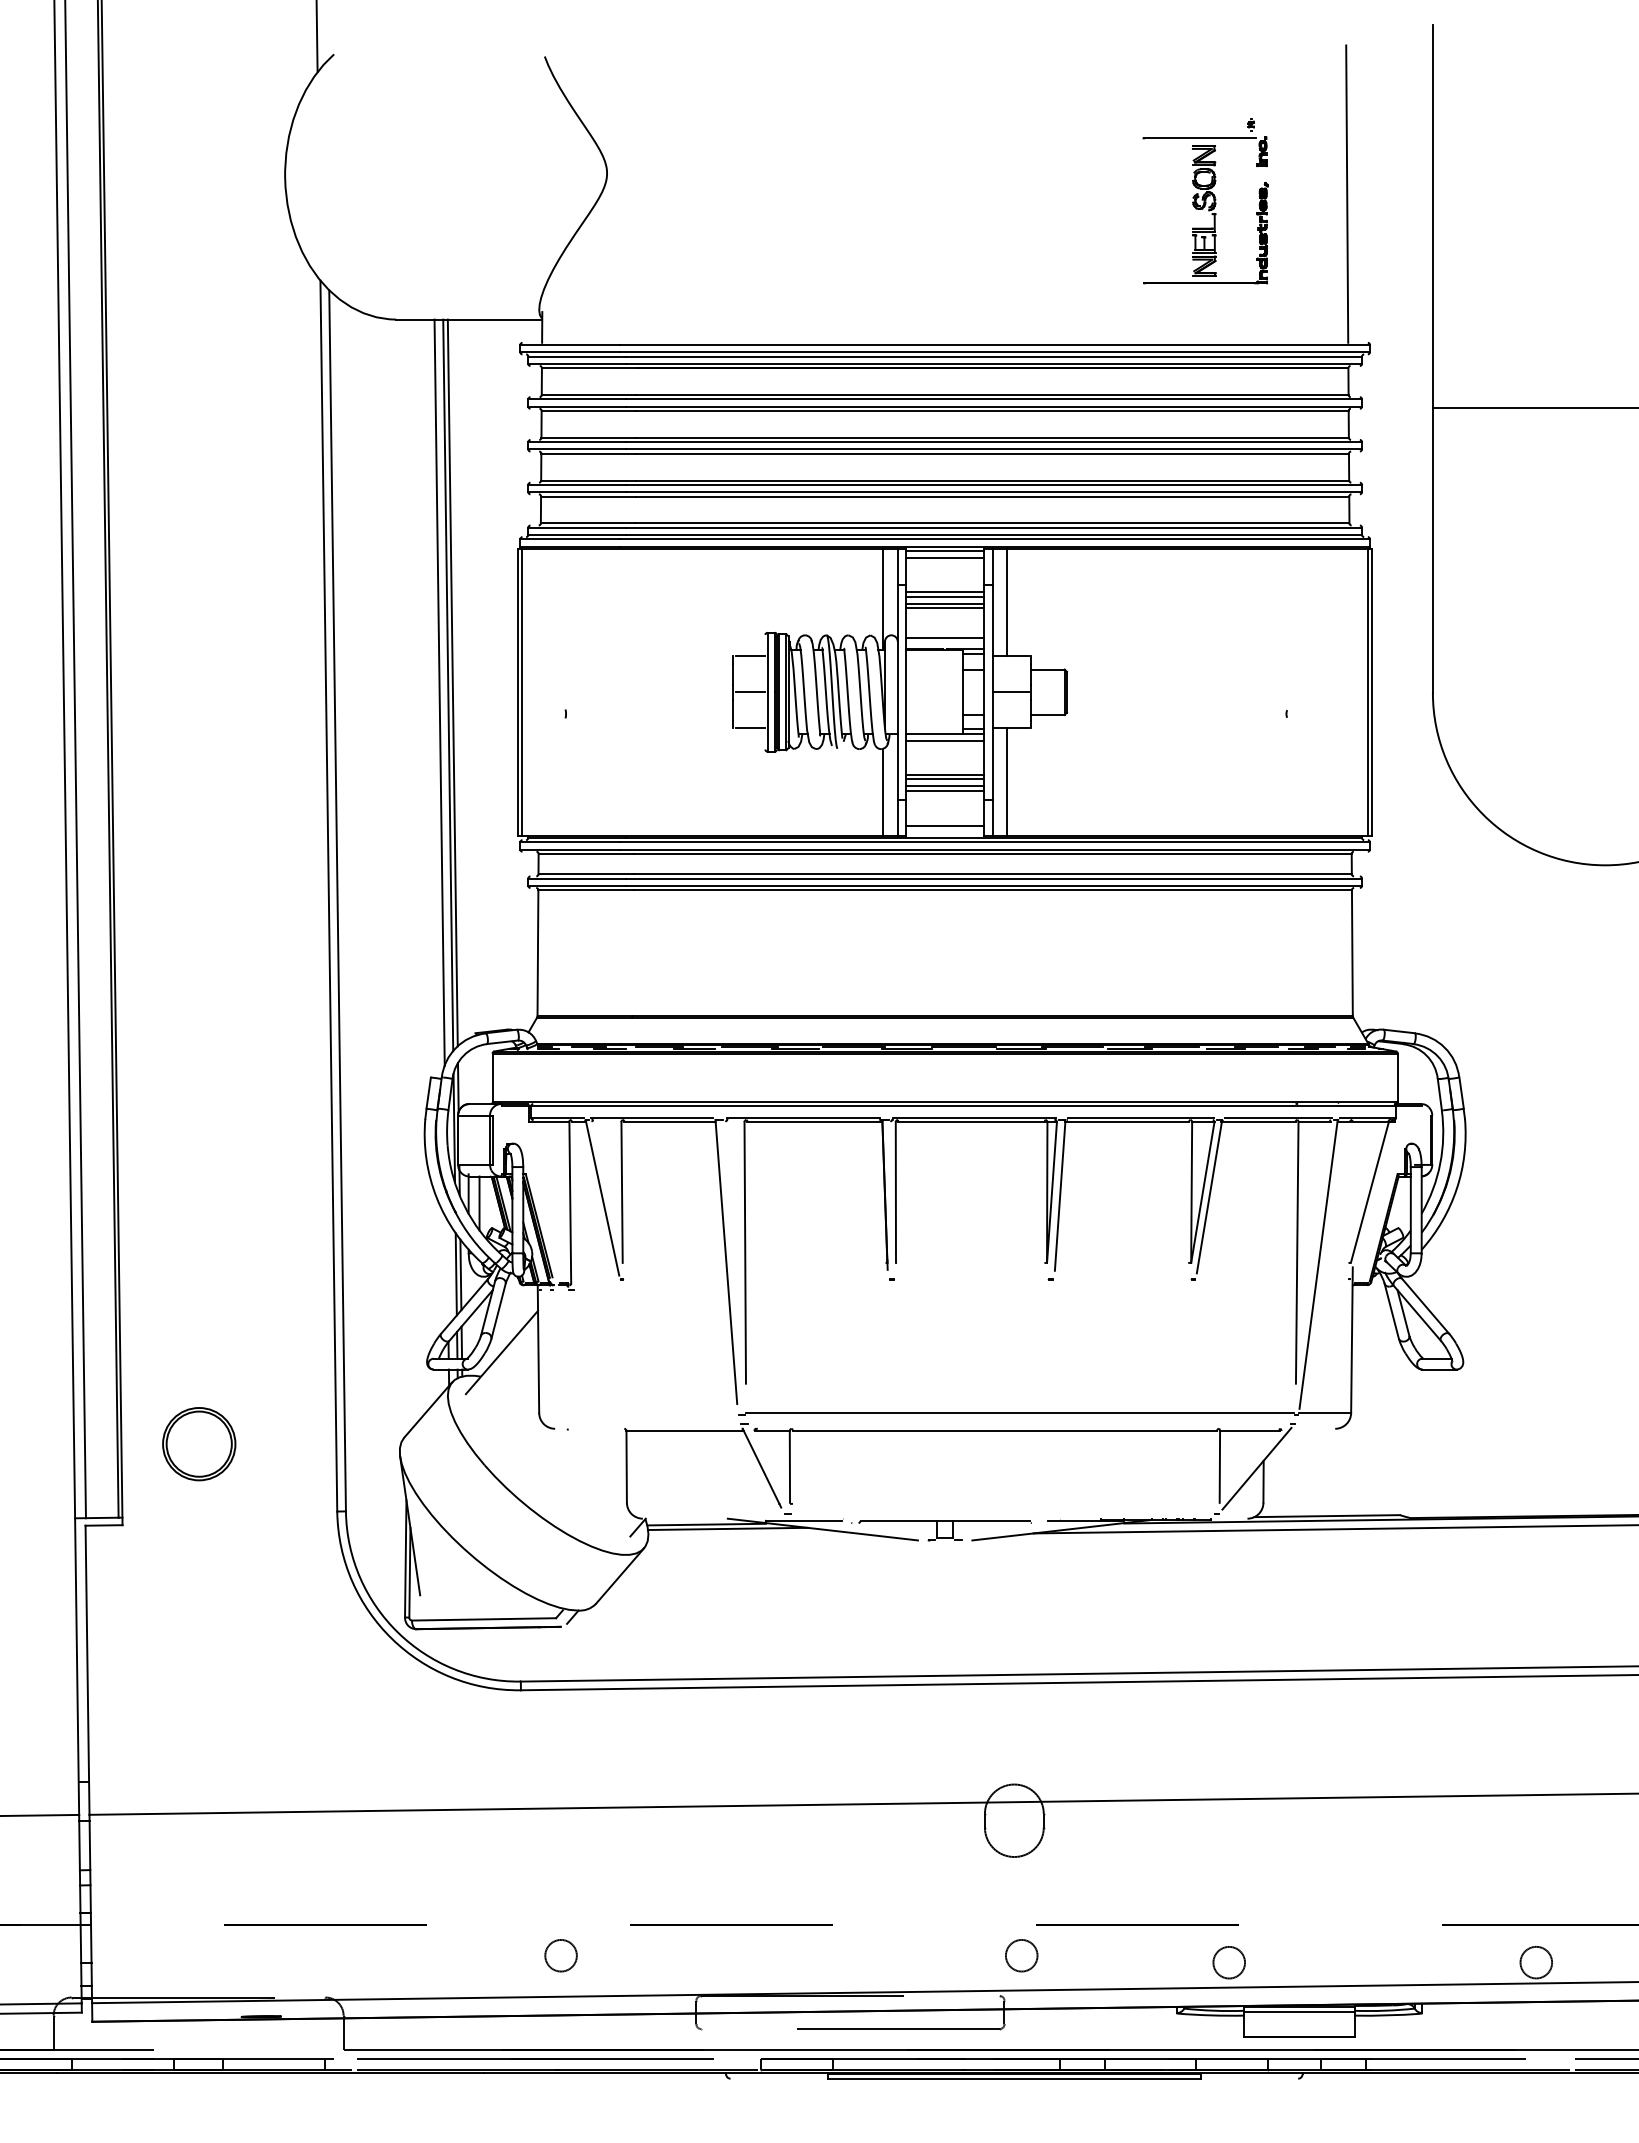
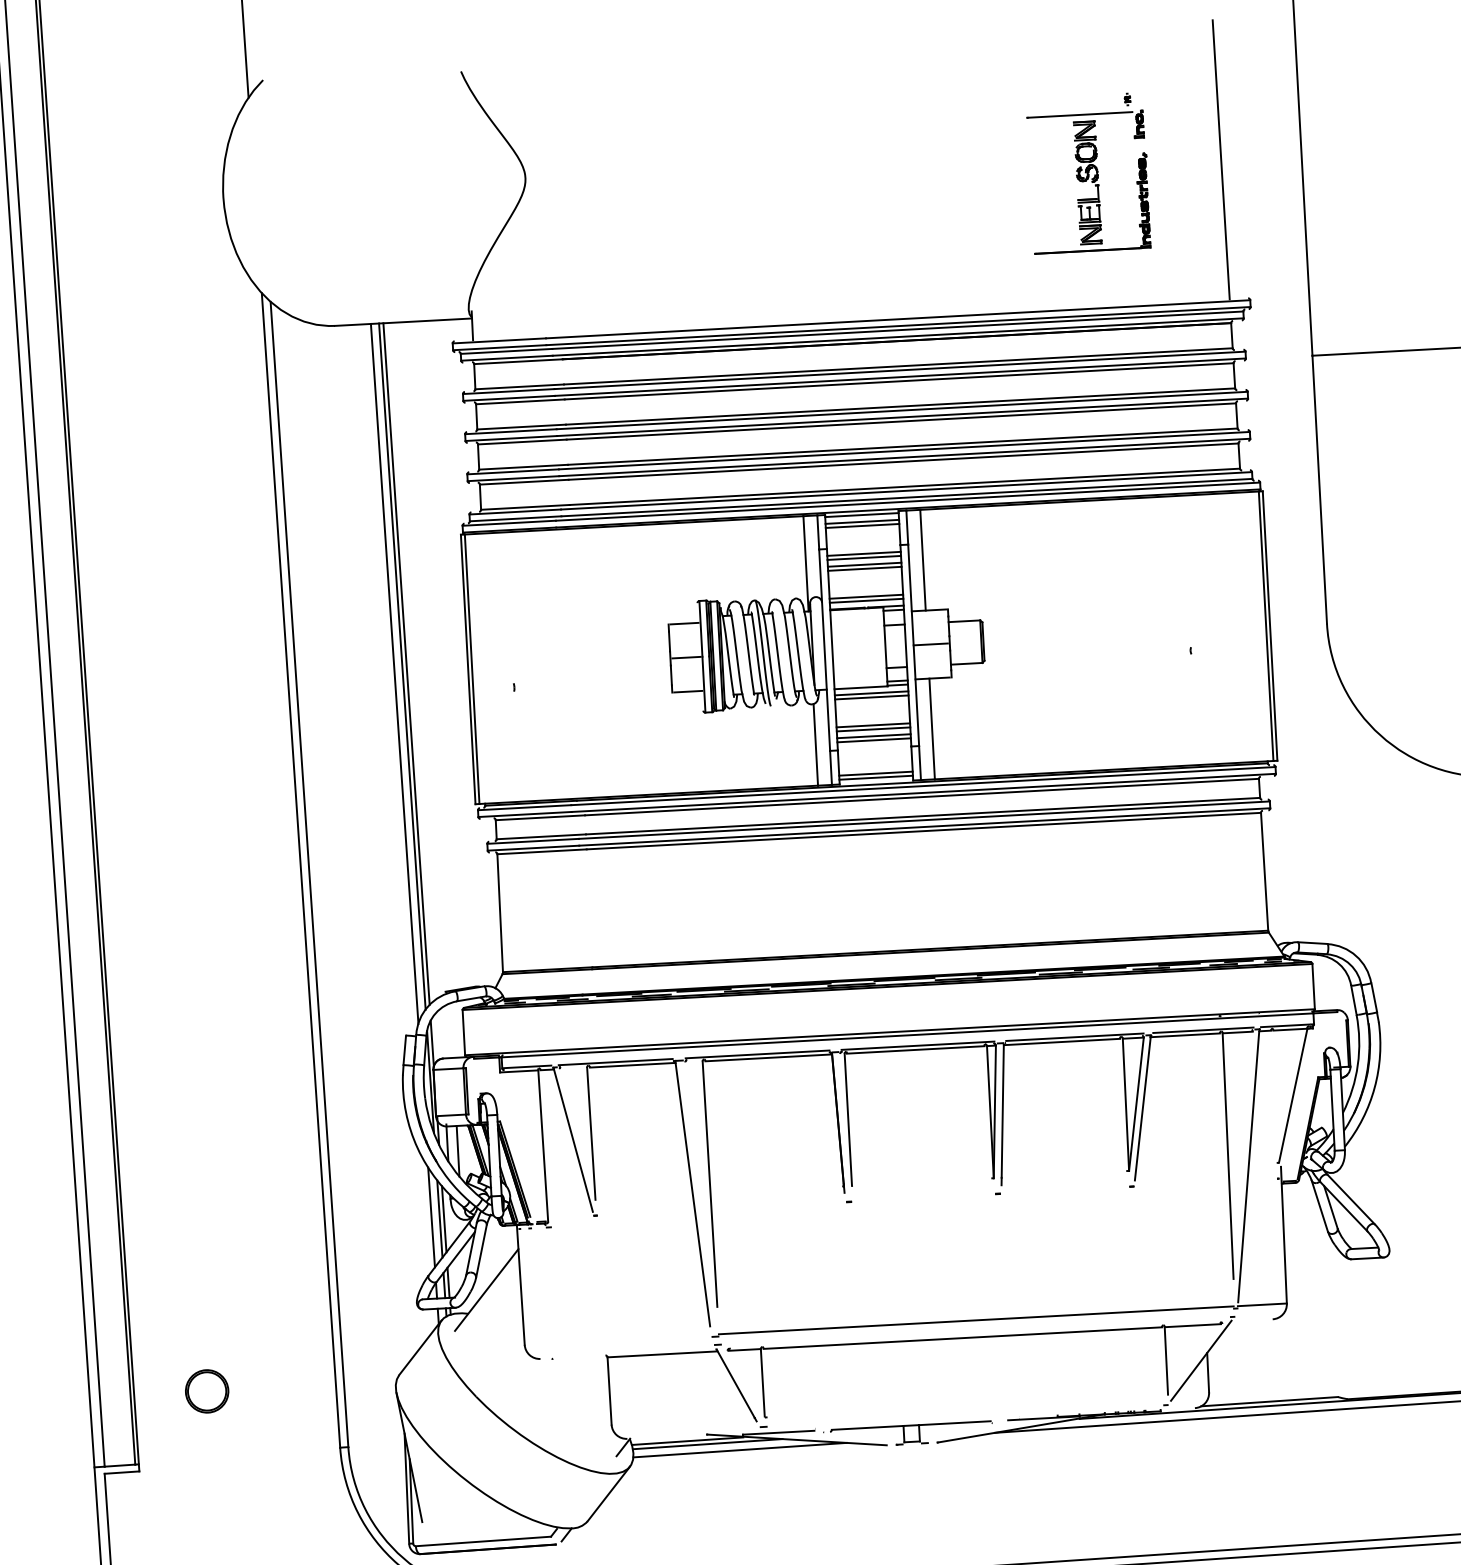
line: (945, 562) -> (862, 525), added
line: (945, 642) -> (866, 601), added
line: (945, 745) -> (872, 697), added
line: (945, 830) -> (876, 777), added
line: (447, 1272) -> (431, 1217), added
part: (198, 1443) -> (206, 1390), size x0.62
line: (761, 1536) -> (739, 1449), added

